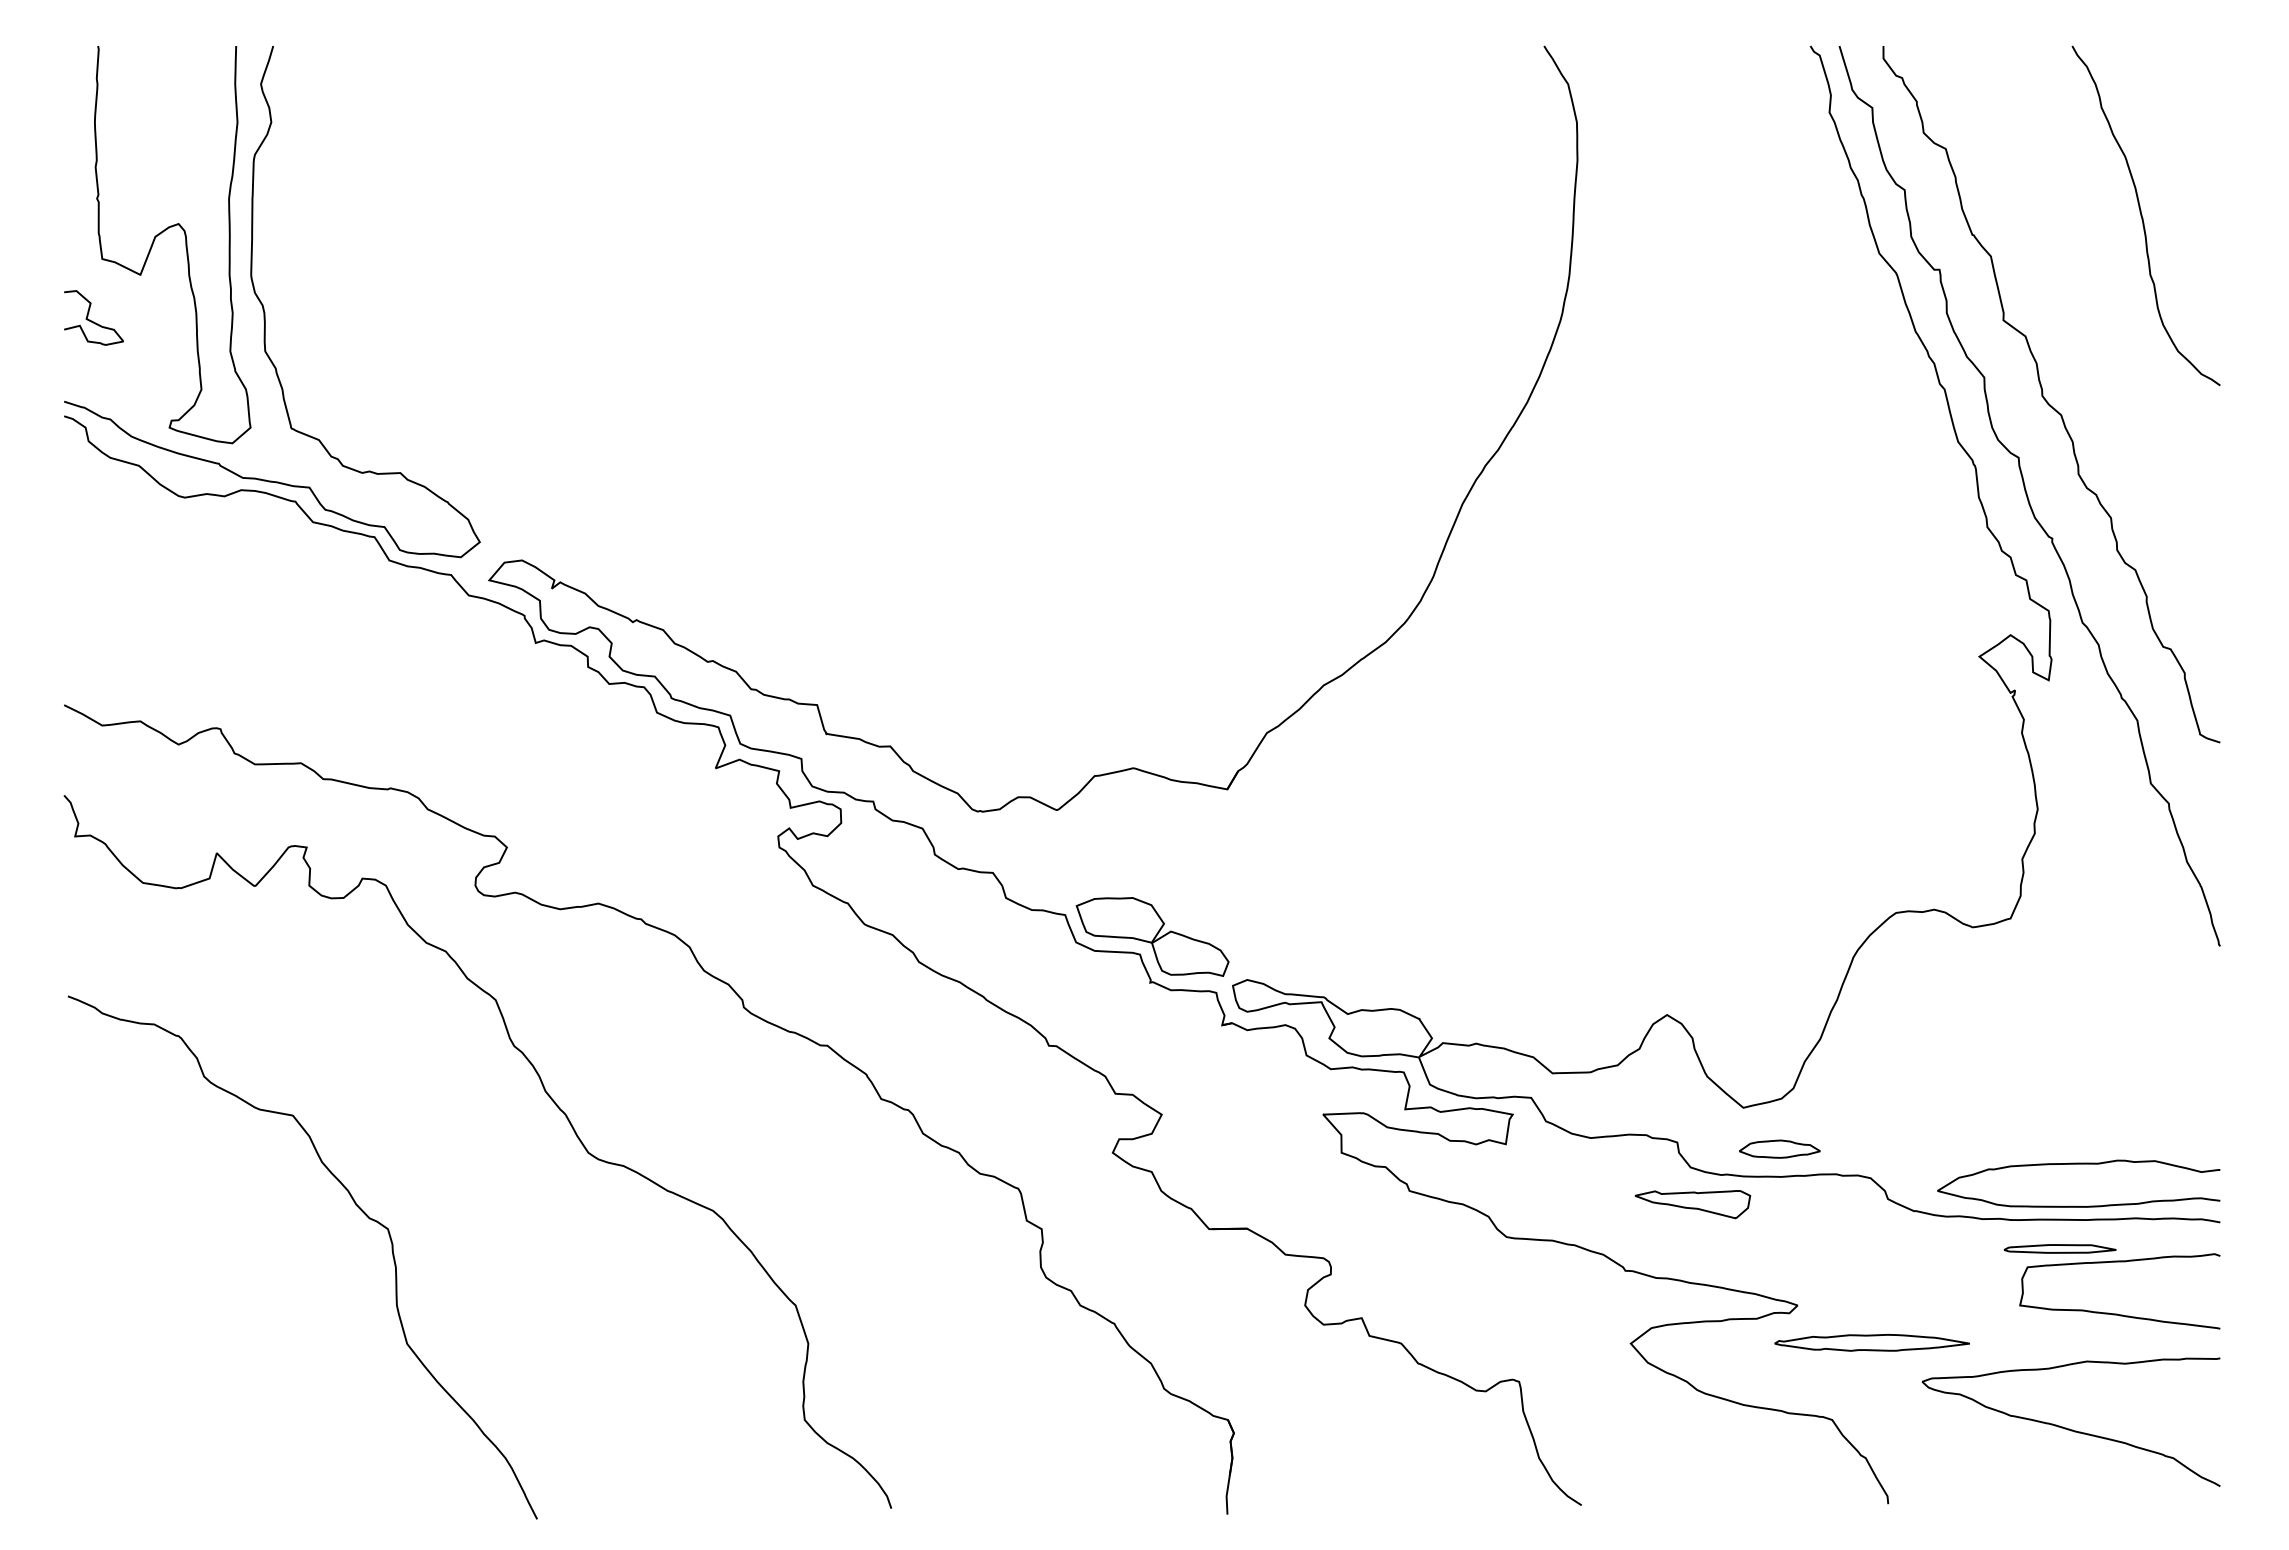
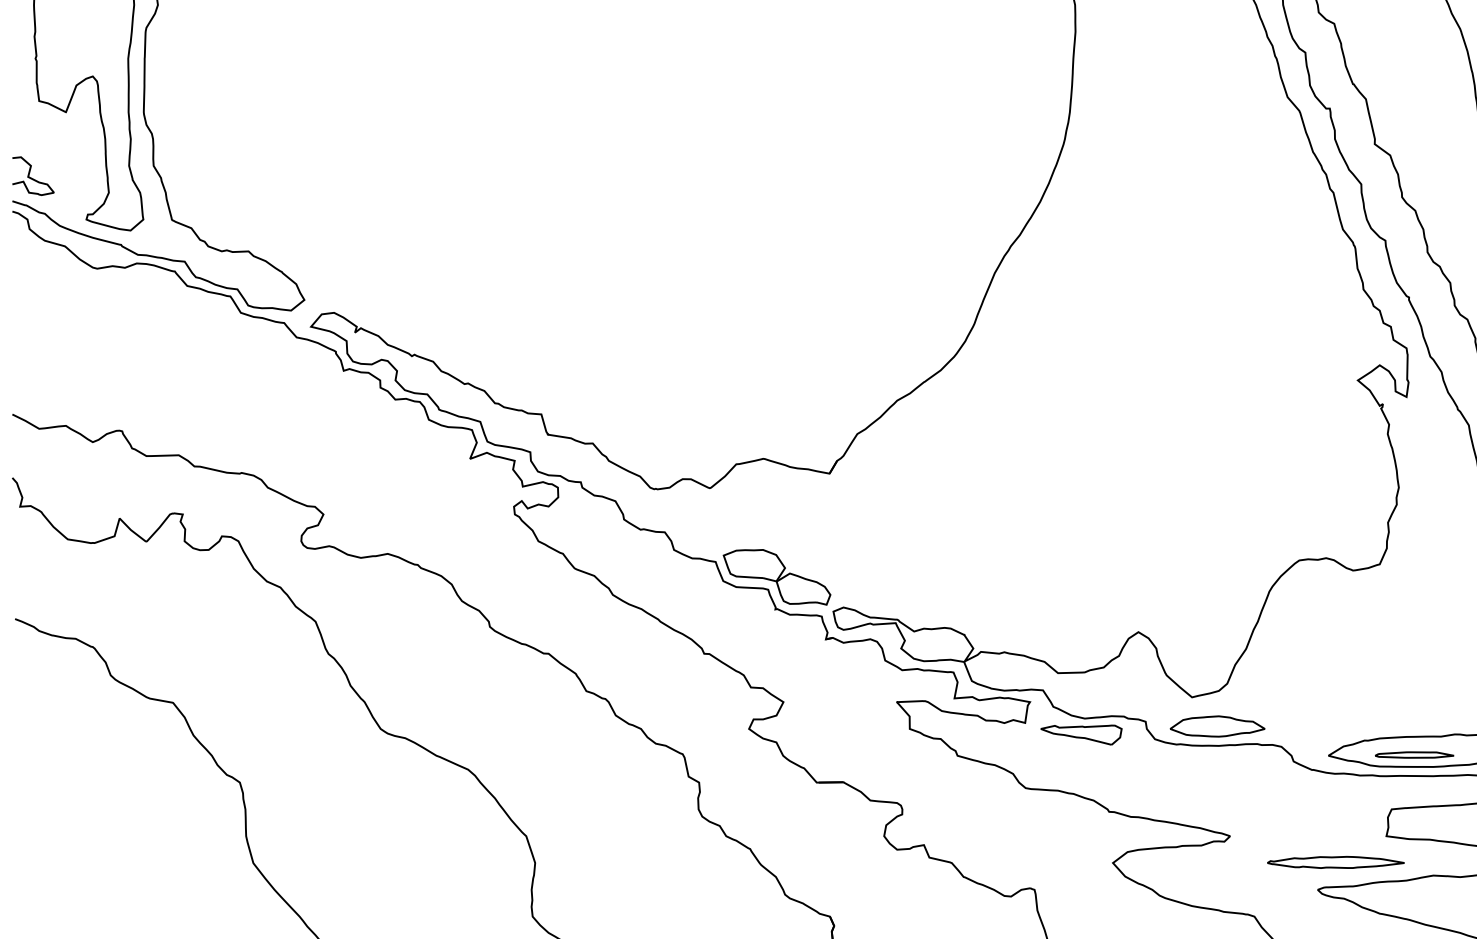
curve: (92, 320) -> (32, 177), moved
part: (1779, 1148) -> (1217, 725), size x1.67
part: (1692, 1204) -> (1081, 735), moved
part: (2059, 1248) -> (1414, 754), moved
part: (1871, 1342) -> (1335, 862), moved

